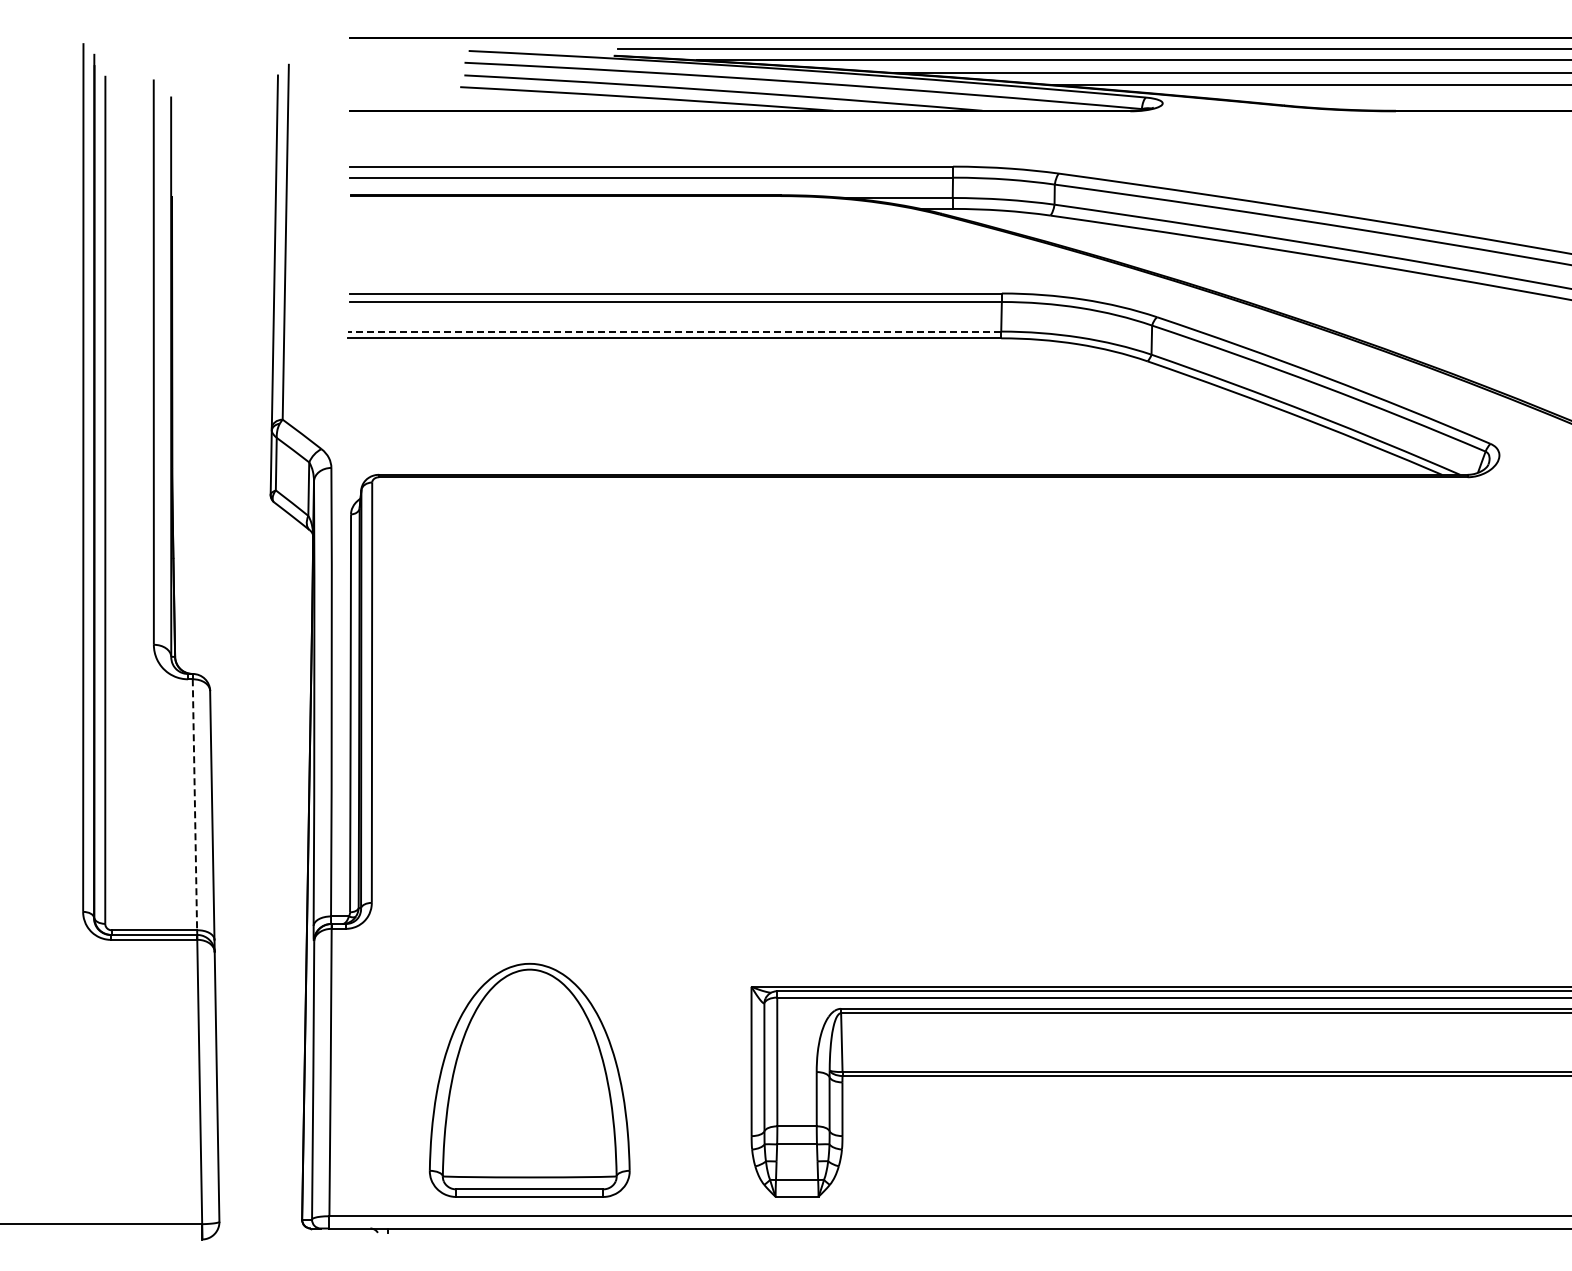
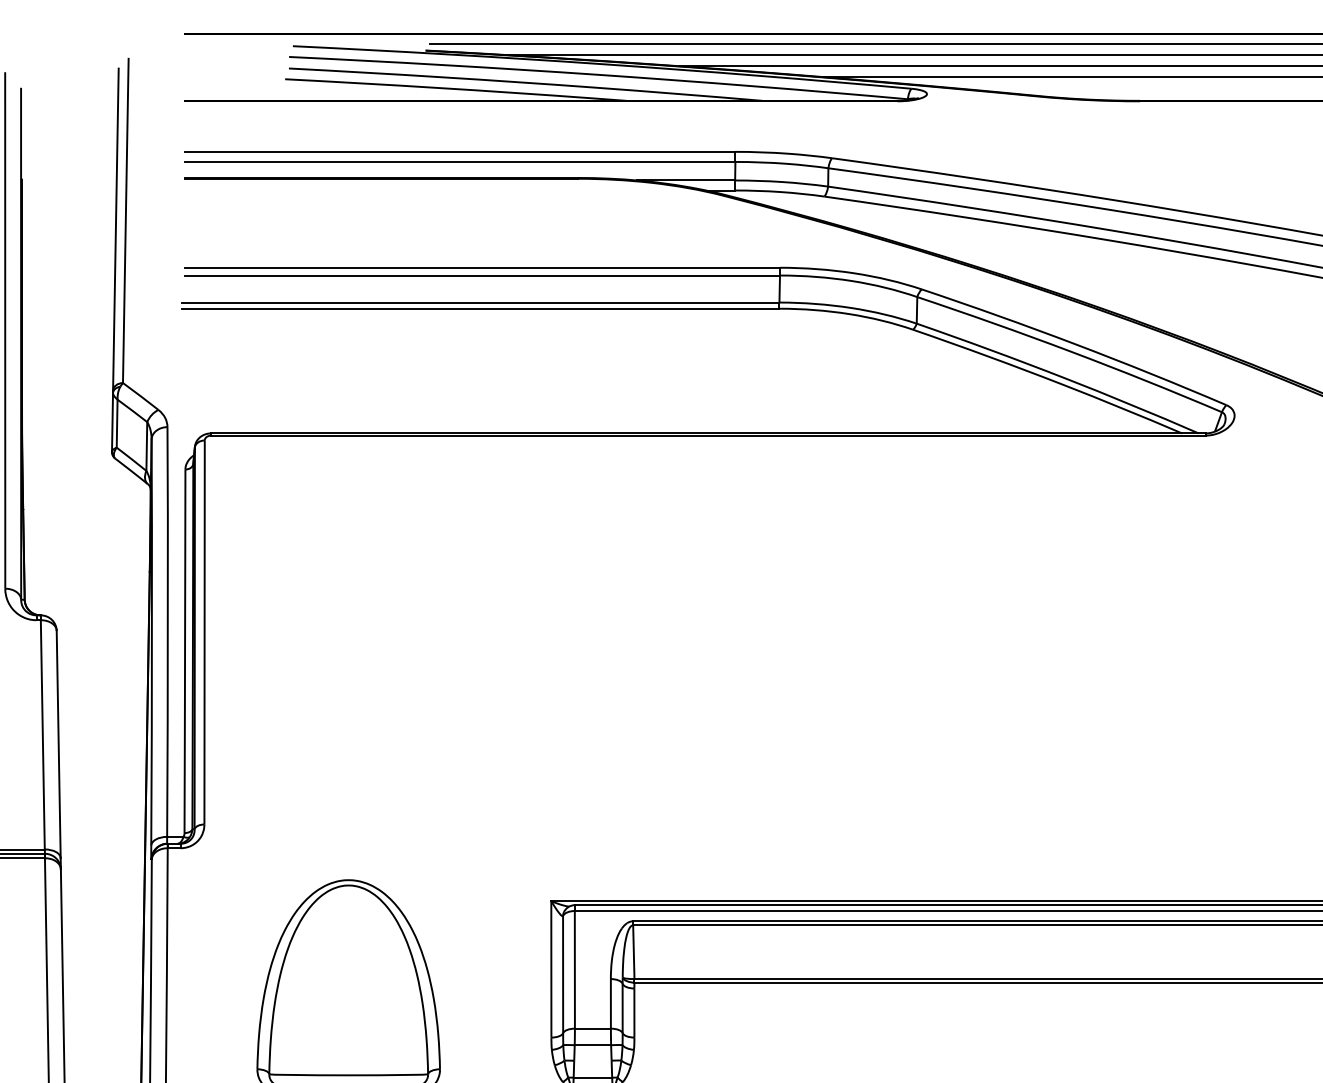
line: (674, 331) -> (480, 302), dashed -> solid
line: (194, 804) -> (42, 734), dashed -> solid

